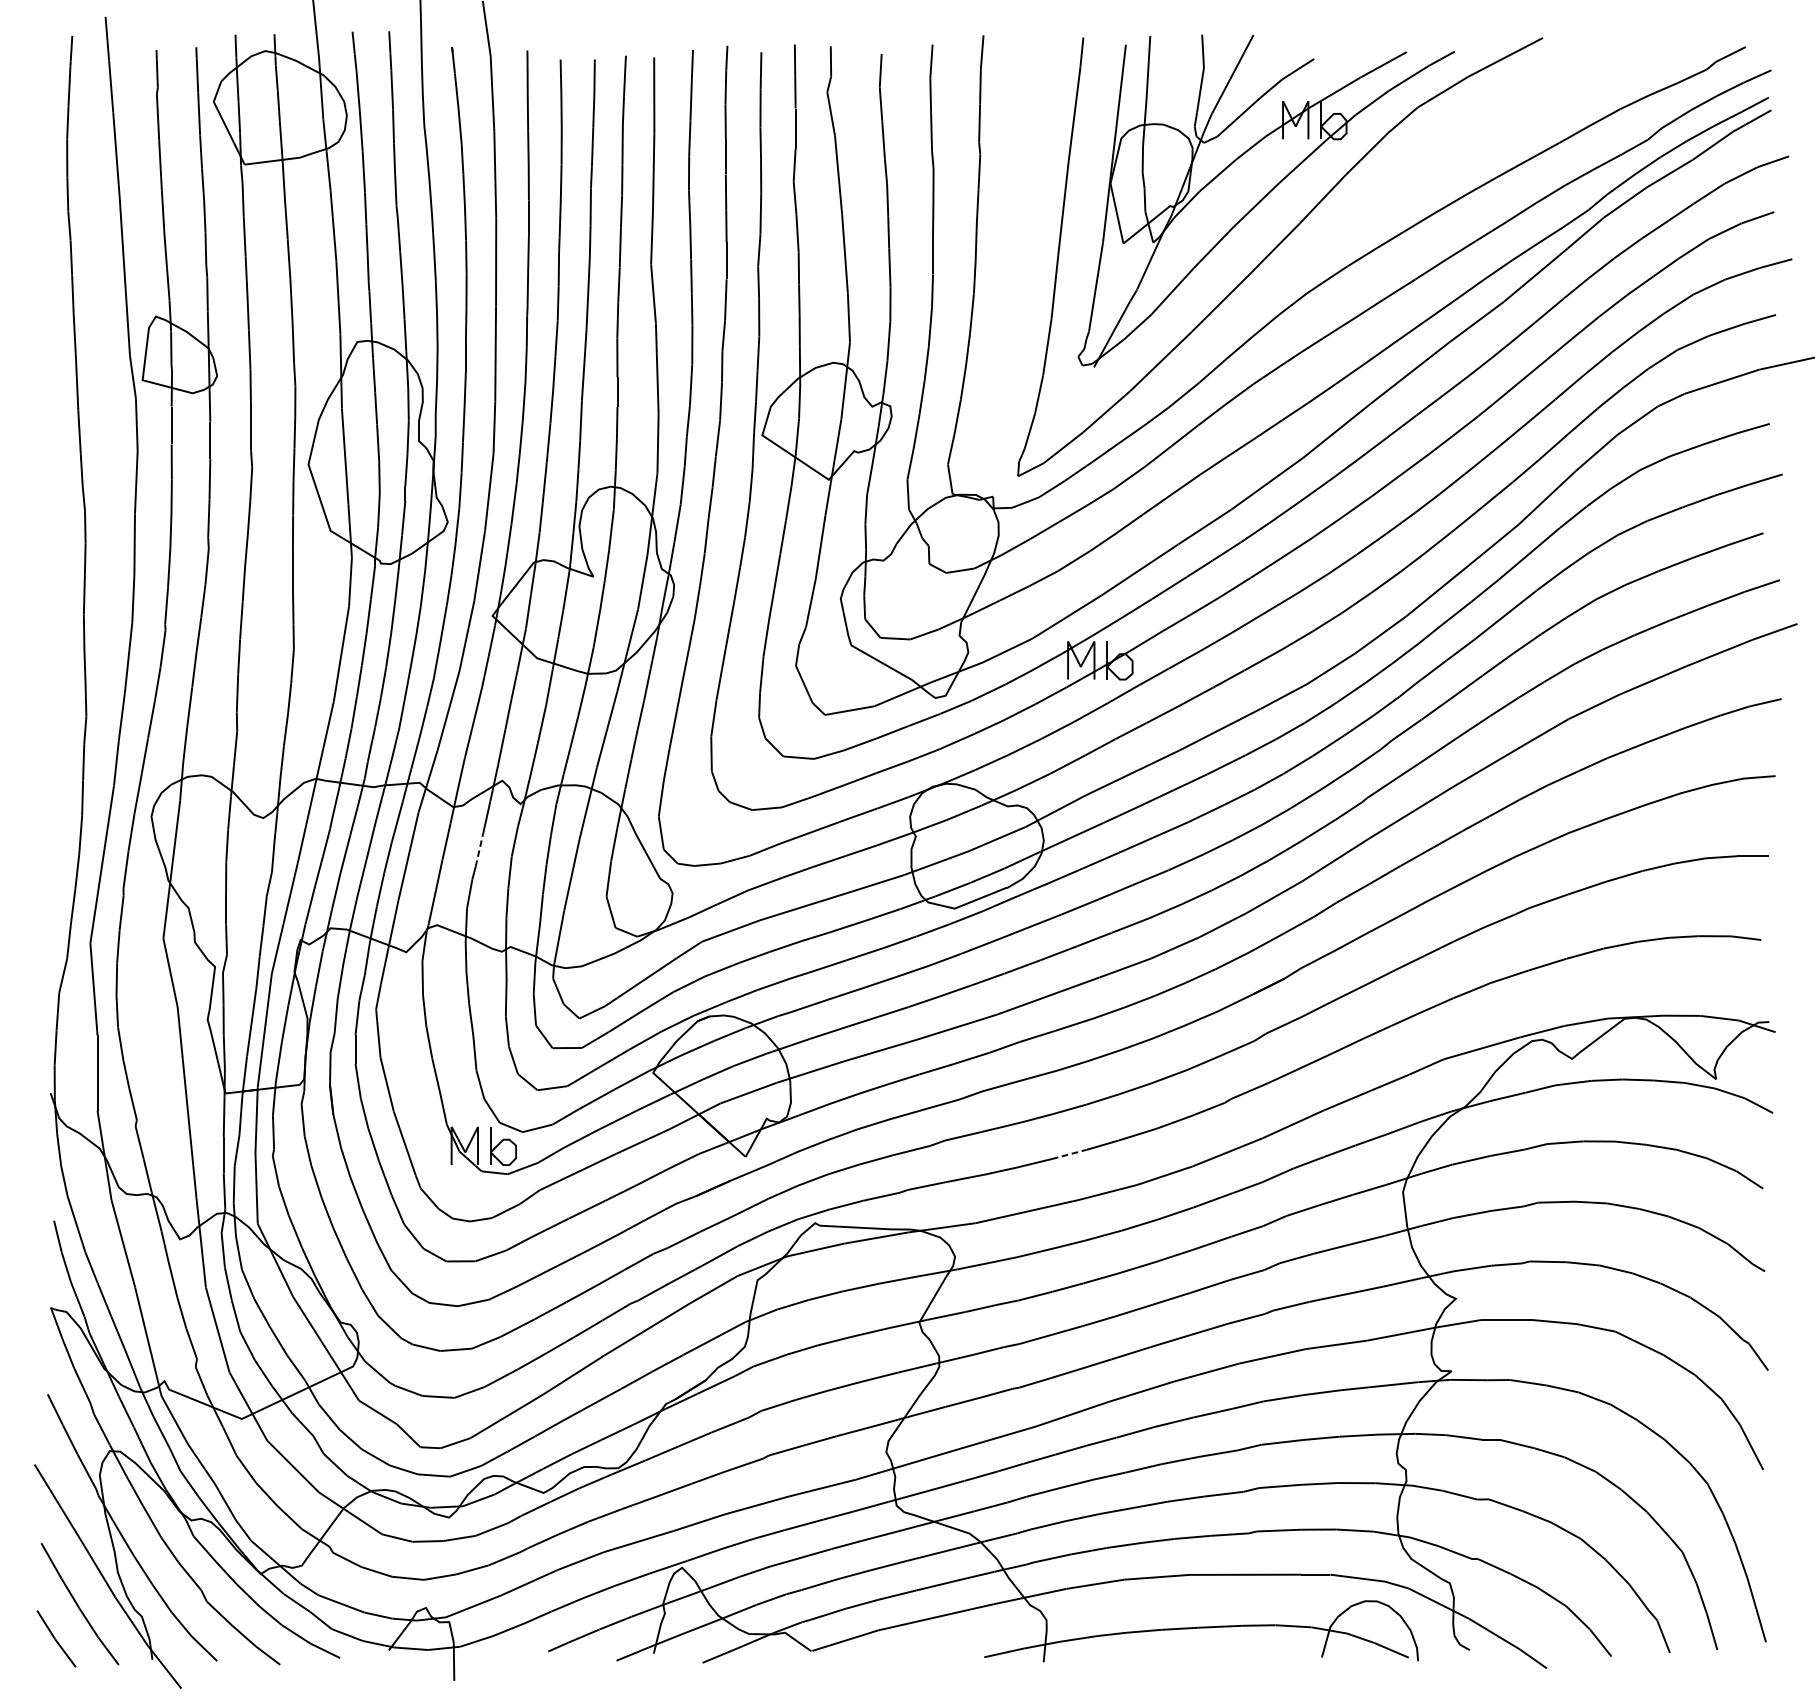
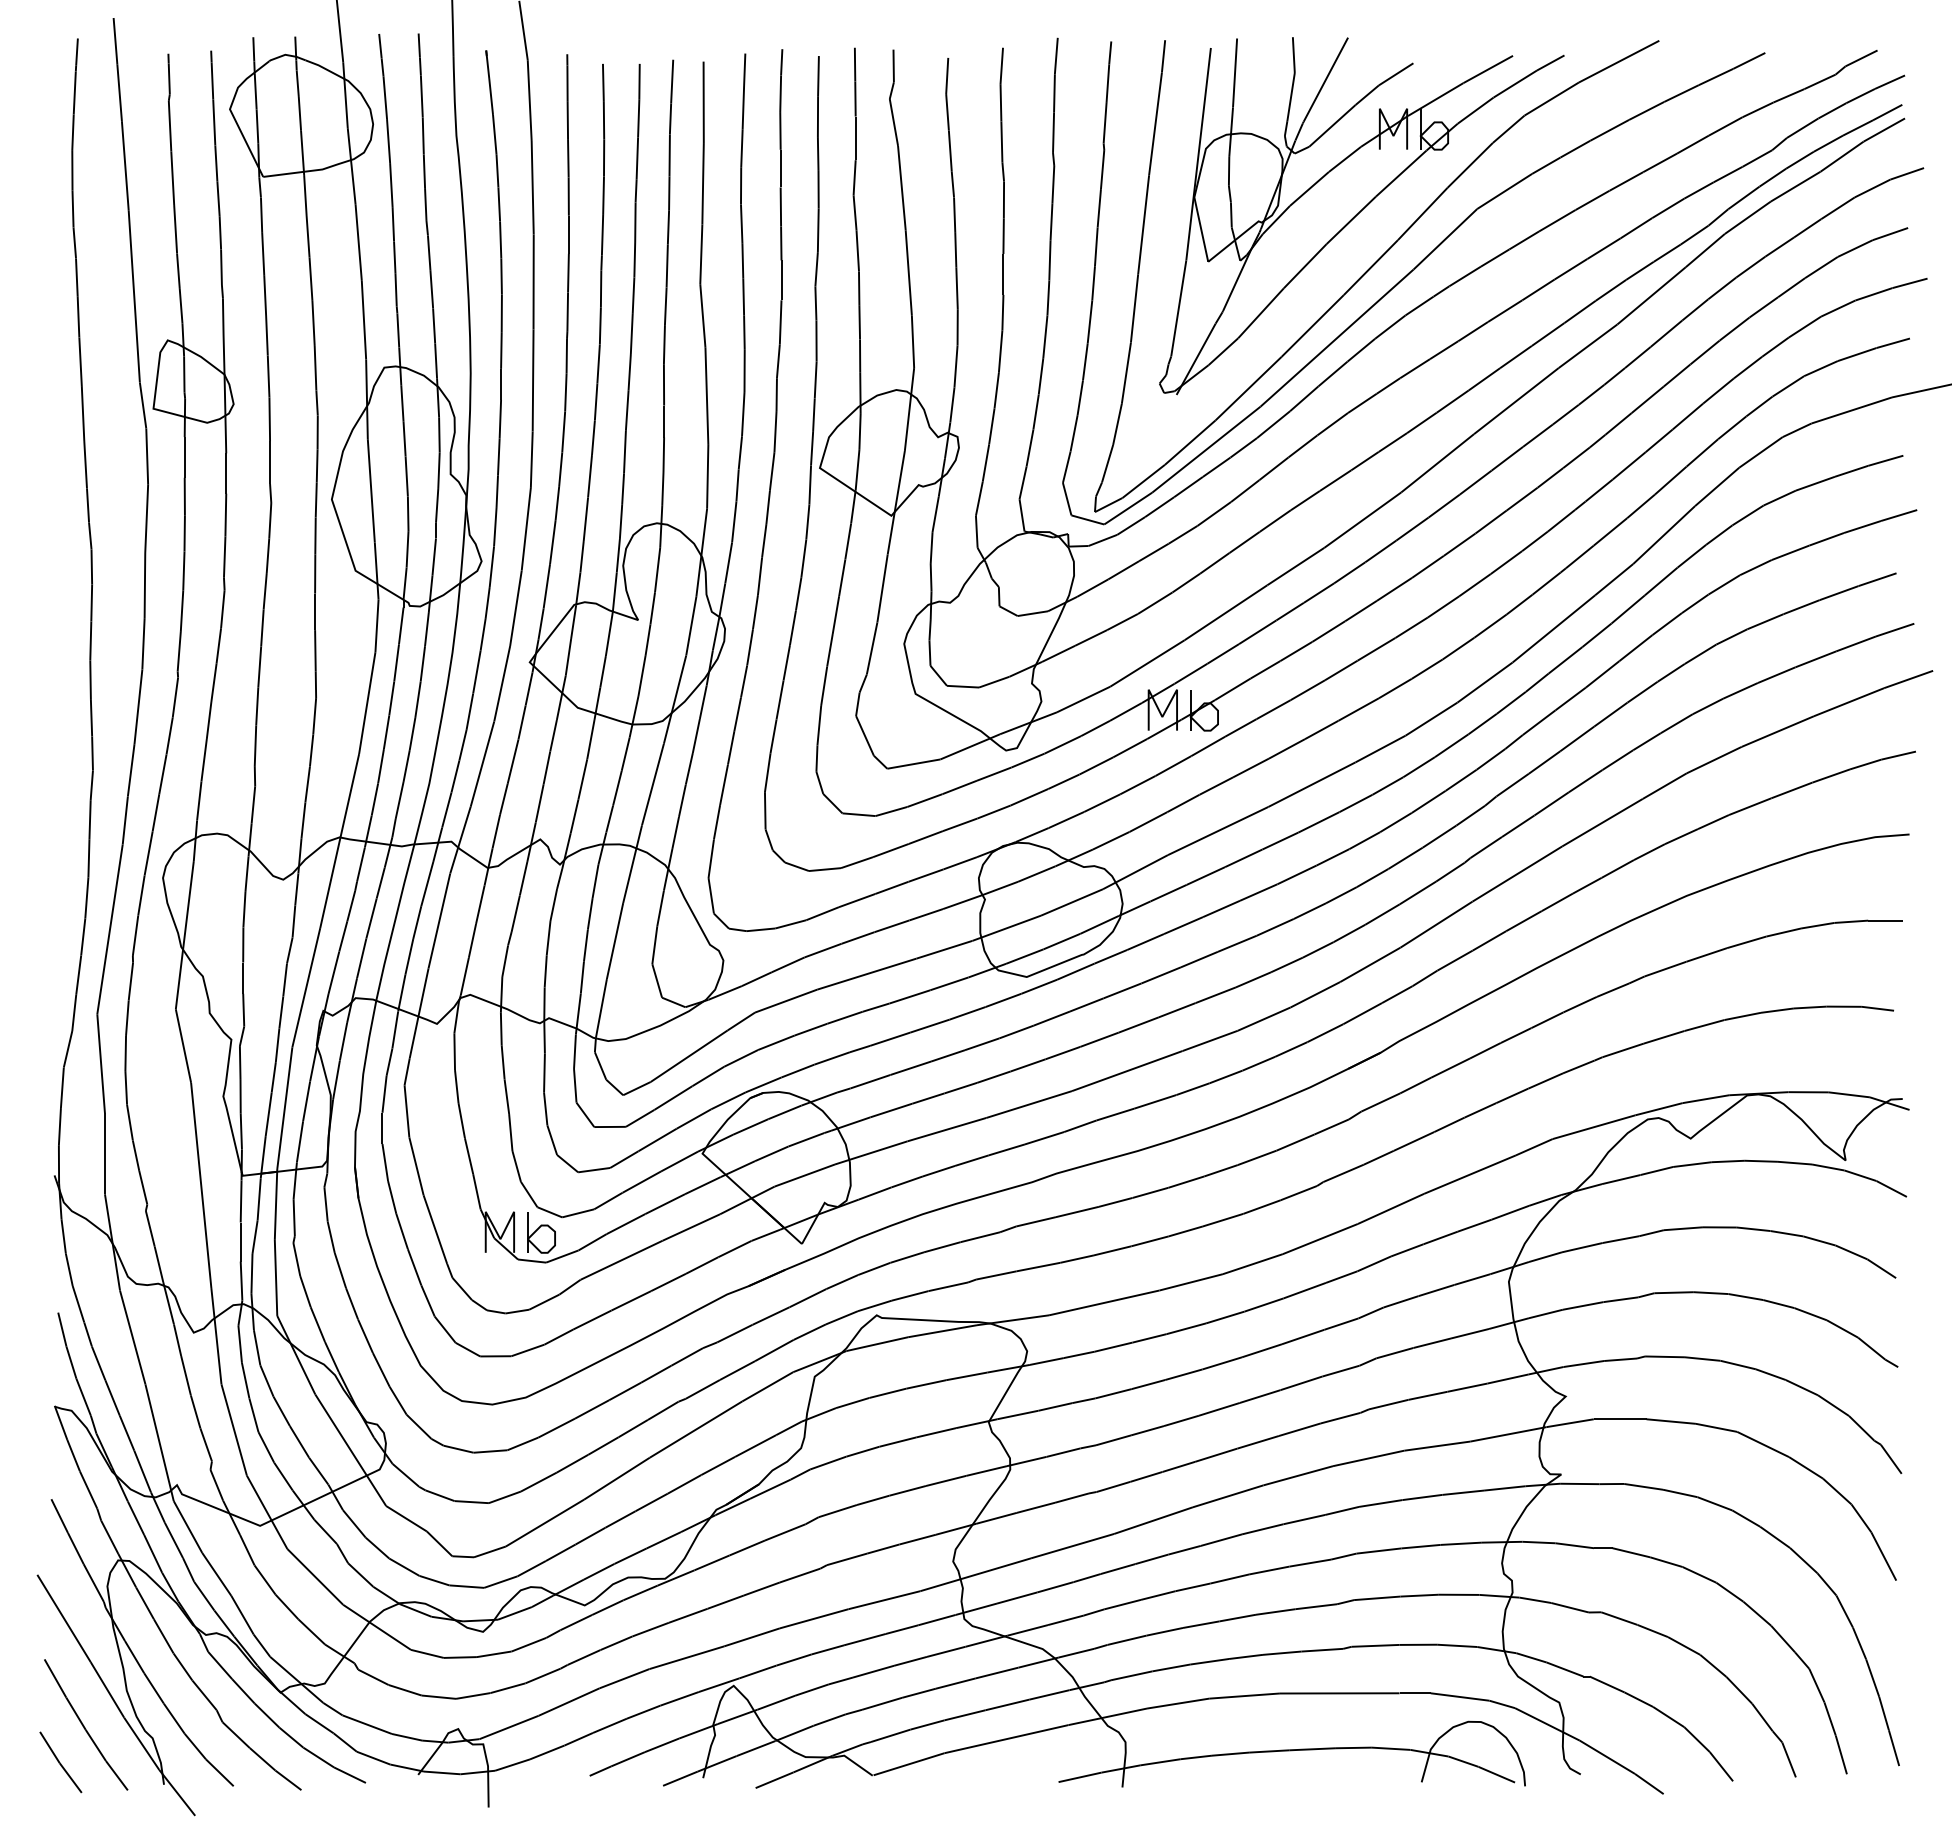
part: (1308, 257) -> (1407, 276), added
line: (479, 849) -> (515, 913), dashed -> solid
line: (1069, 1154) -> (1150, 1241), dashed -> solid

